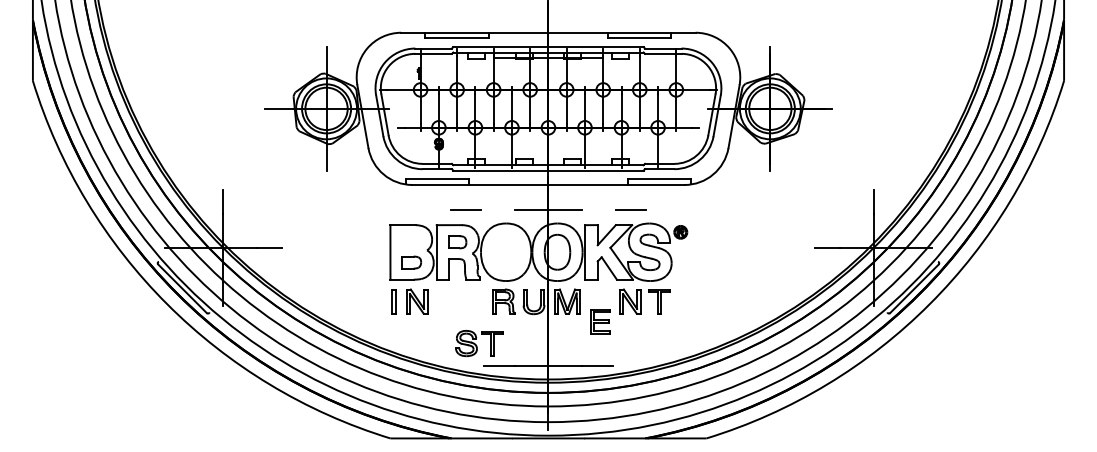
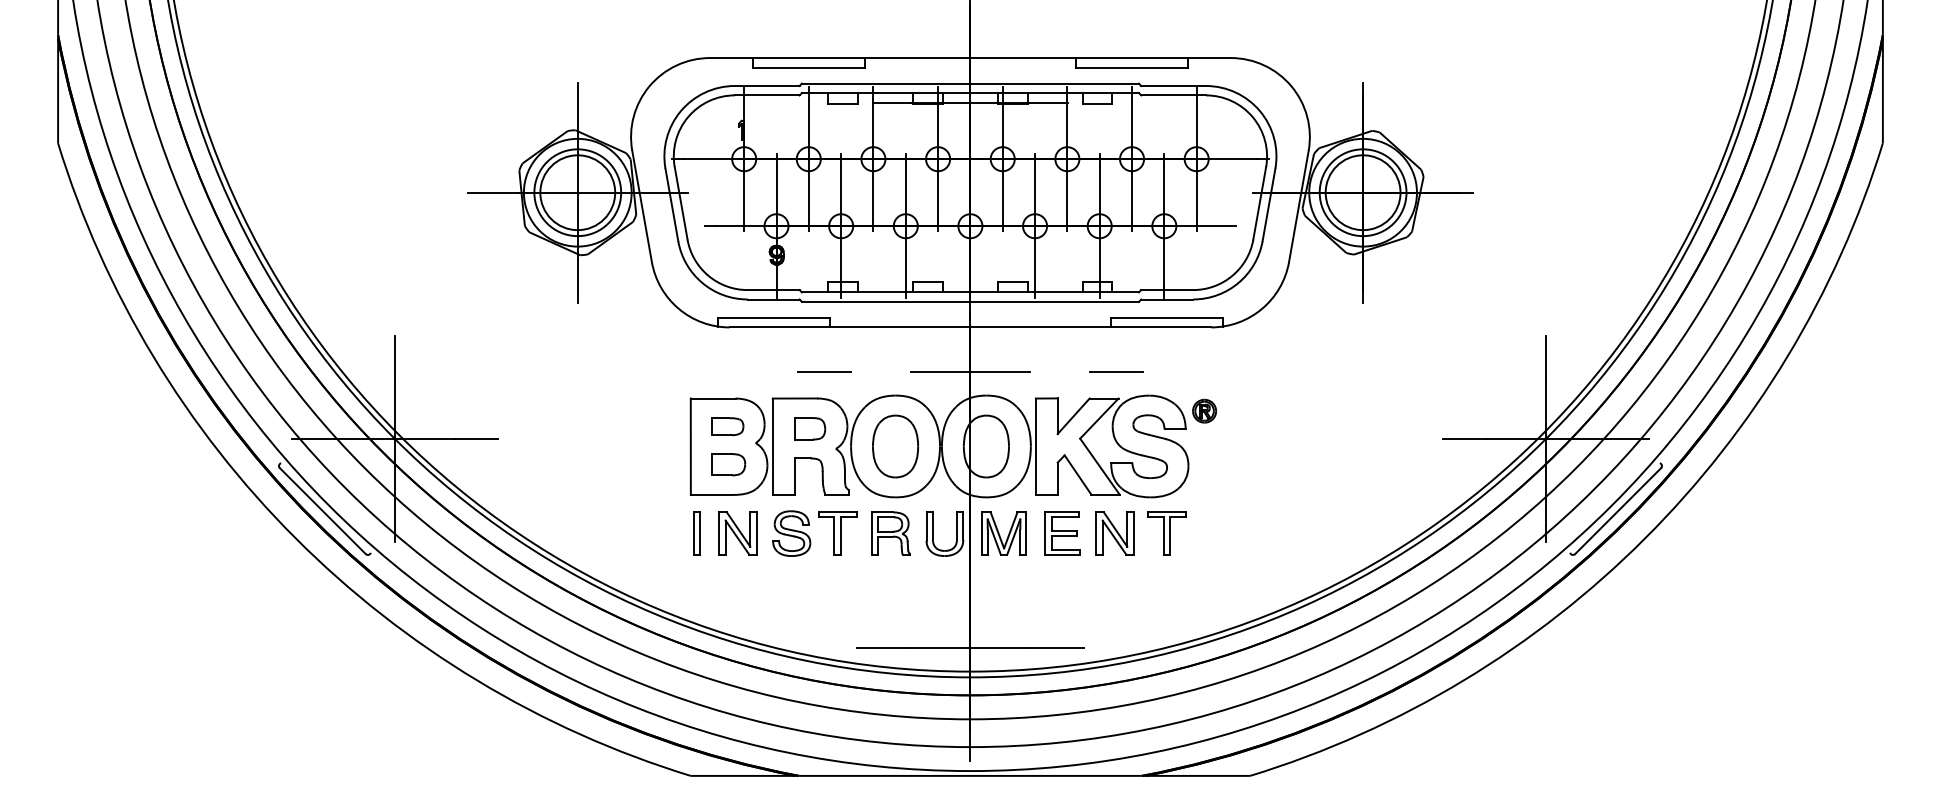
part: (411, 240) -> (728, 425), added
part: (505, 251) -> (894, 445), added
part: (600, 321) -> (1062, 533), moved
part: (479, 343) -> (814, 533), moved

